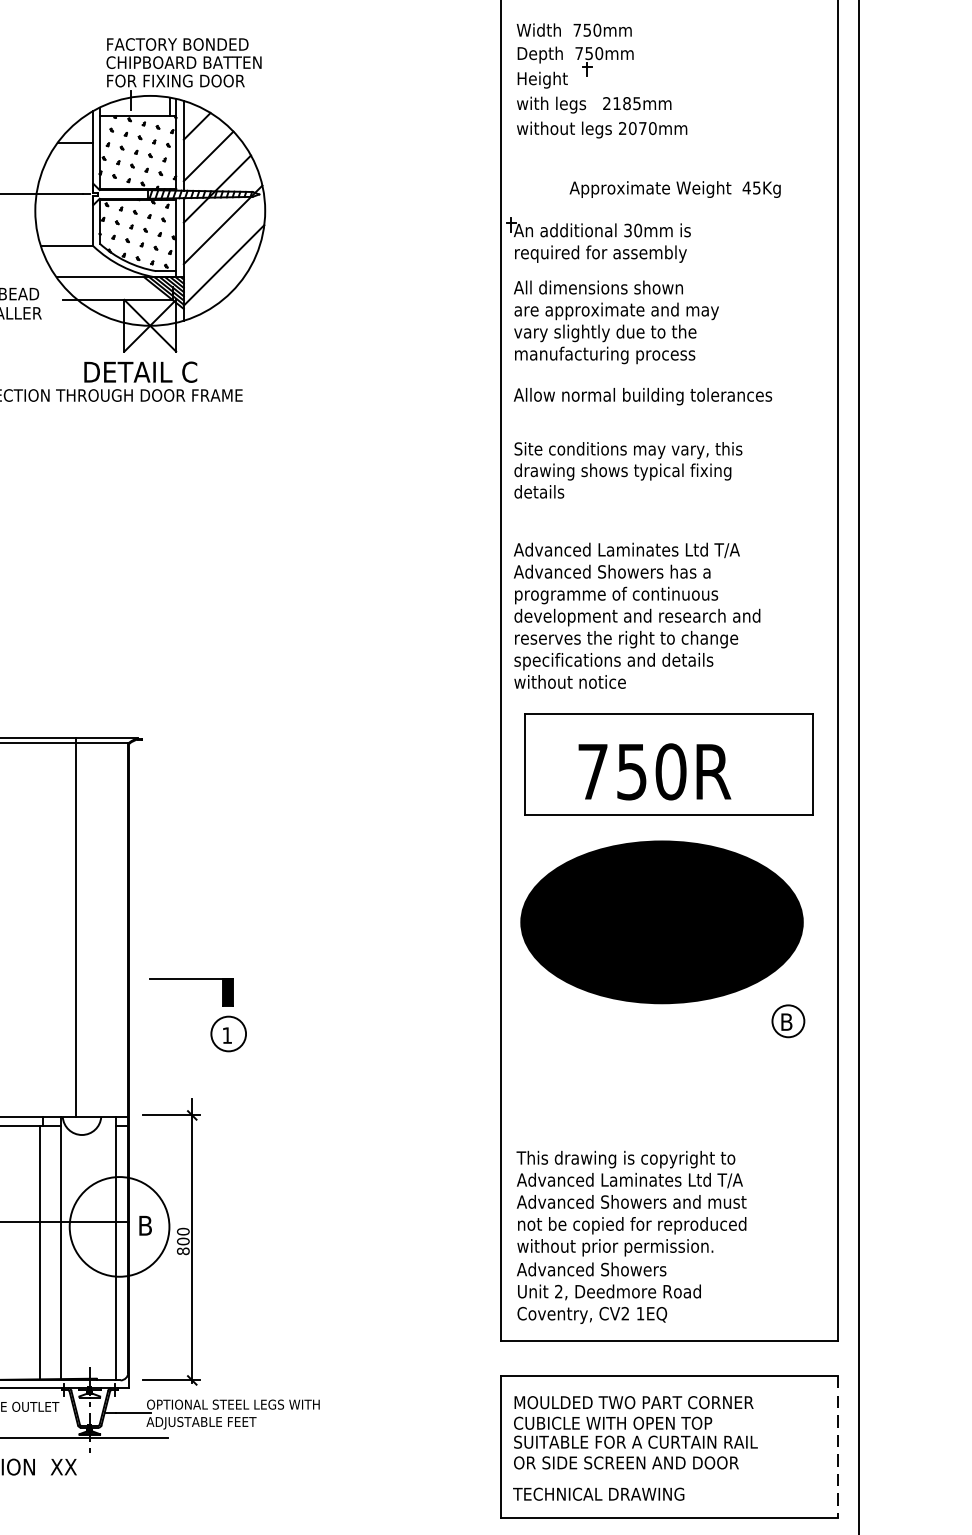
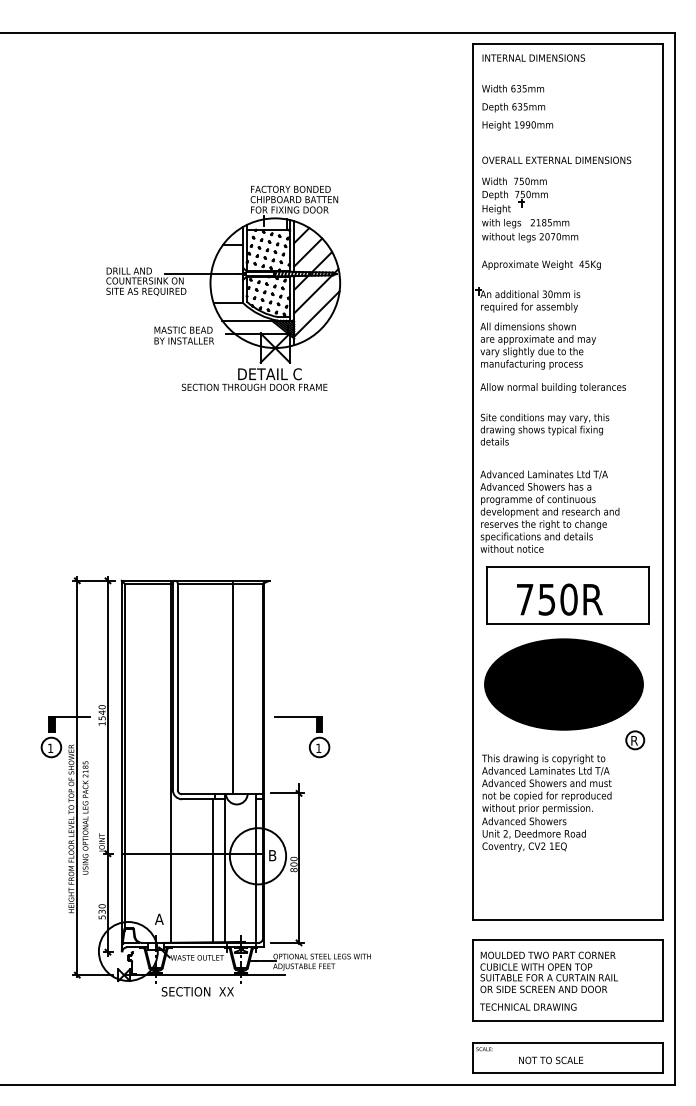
text: (675, 188) -> (541, 264), moved
text: (787, 1021) -> (634, 740), B -> R
text: (631, 1236) -> (546, 802), moved
line: (838, 1447) -> (663, 980), dashed -> solid

